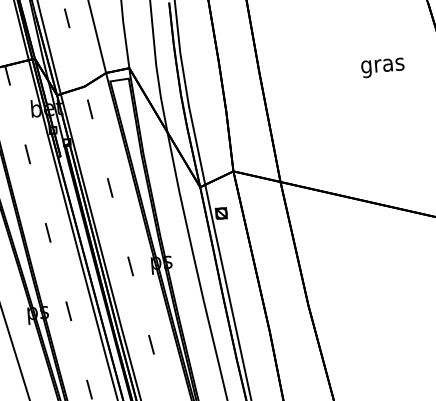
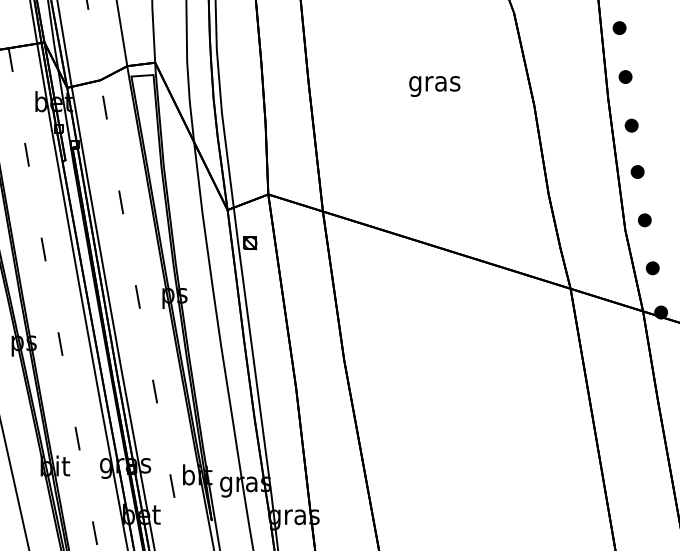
text: (382, 67) -> (434, 86), moved

